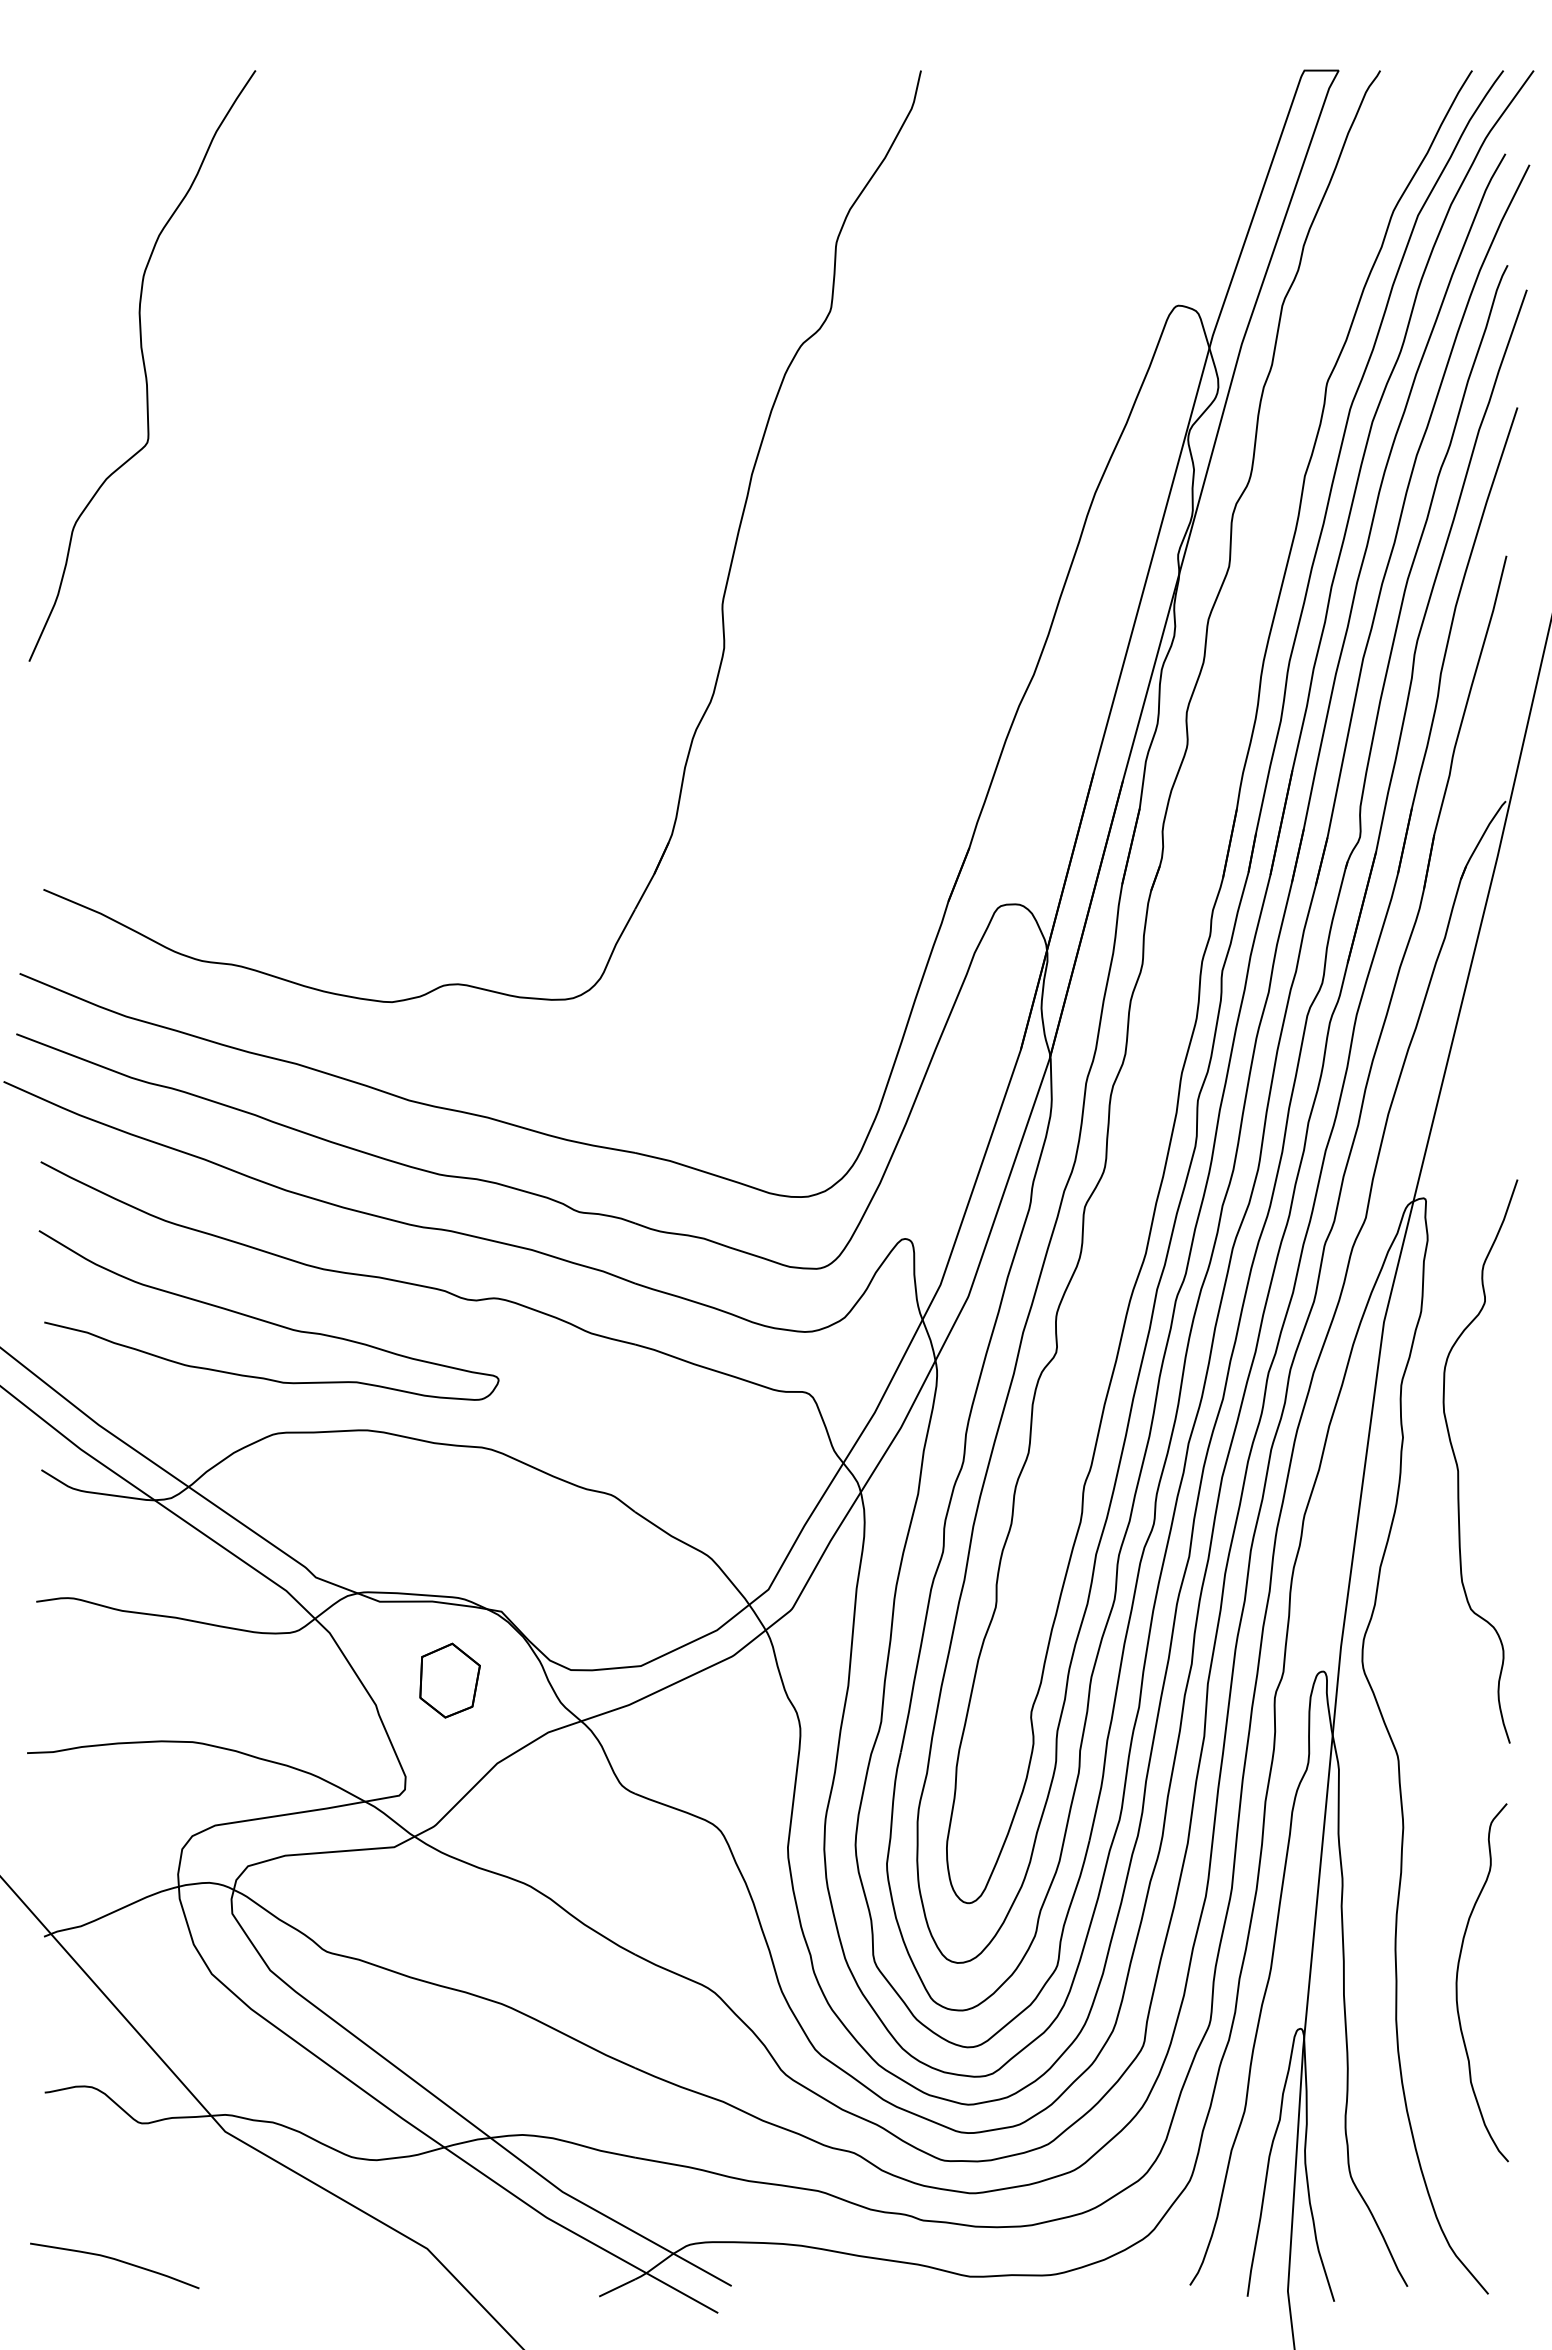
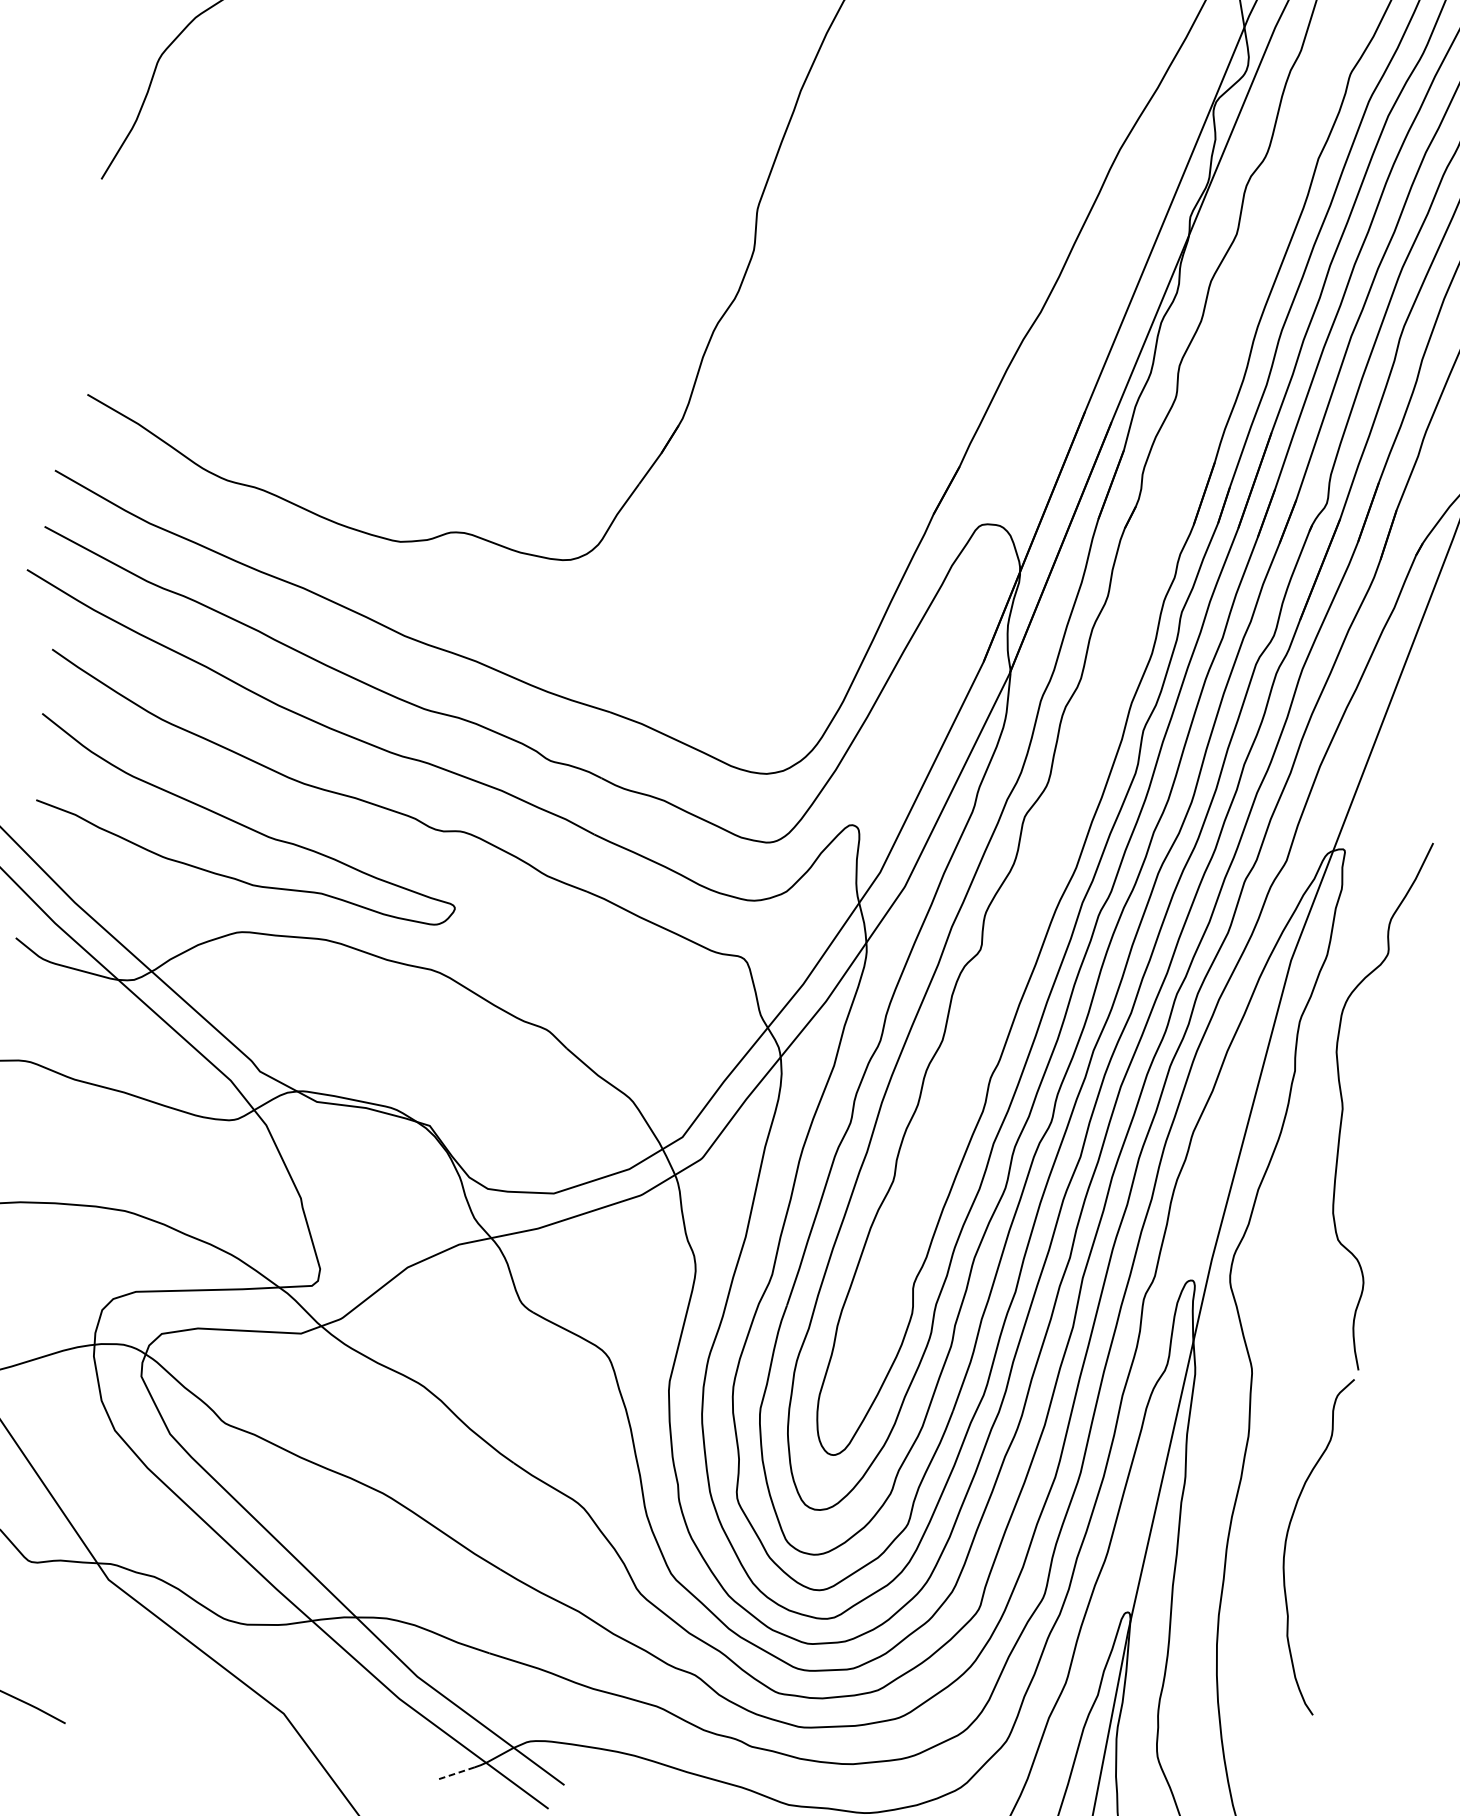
part: (449, 1680) -> (372, 1184), removed
curve: (1457, 1982) -> (1286, 1541), moved
line: (617, 2288) -> (457, 1773), solid -> dashed

